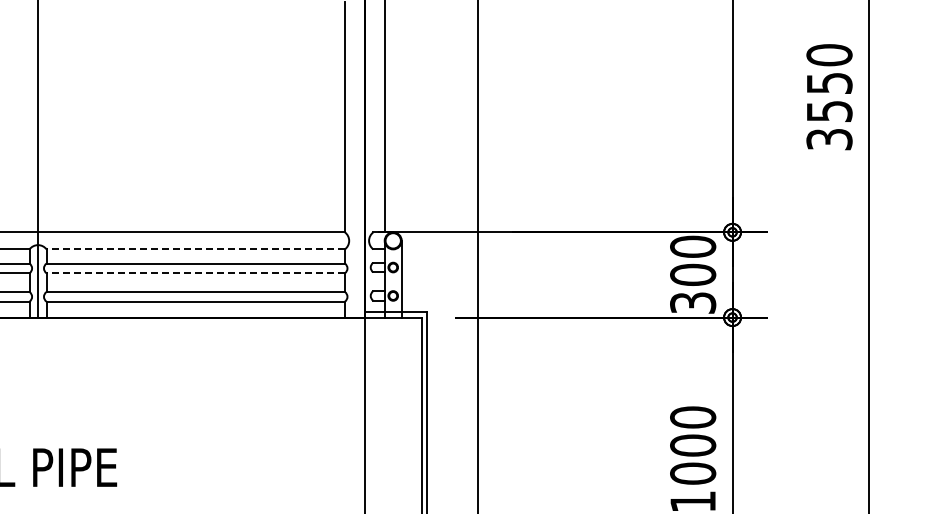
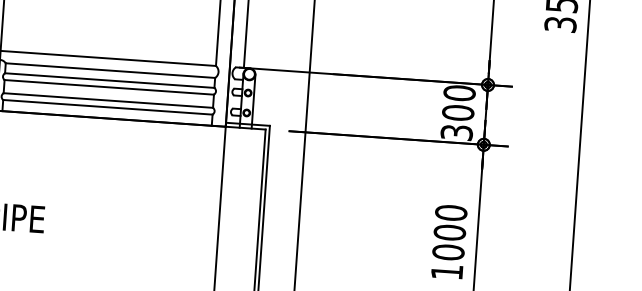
line: (195, 249) -> (110, 70), dashed -> solid
line: (195, 273) -> (109, 87), dashed -> solid

